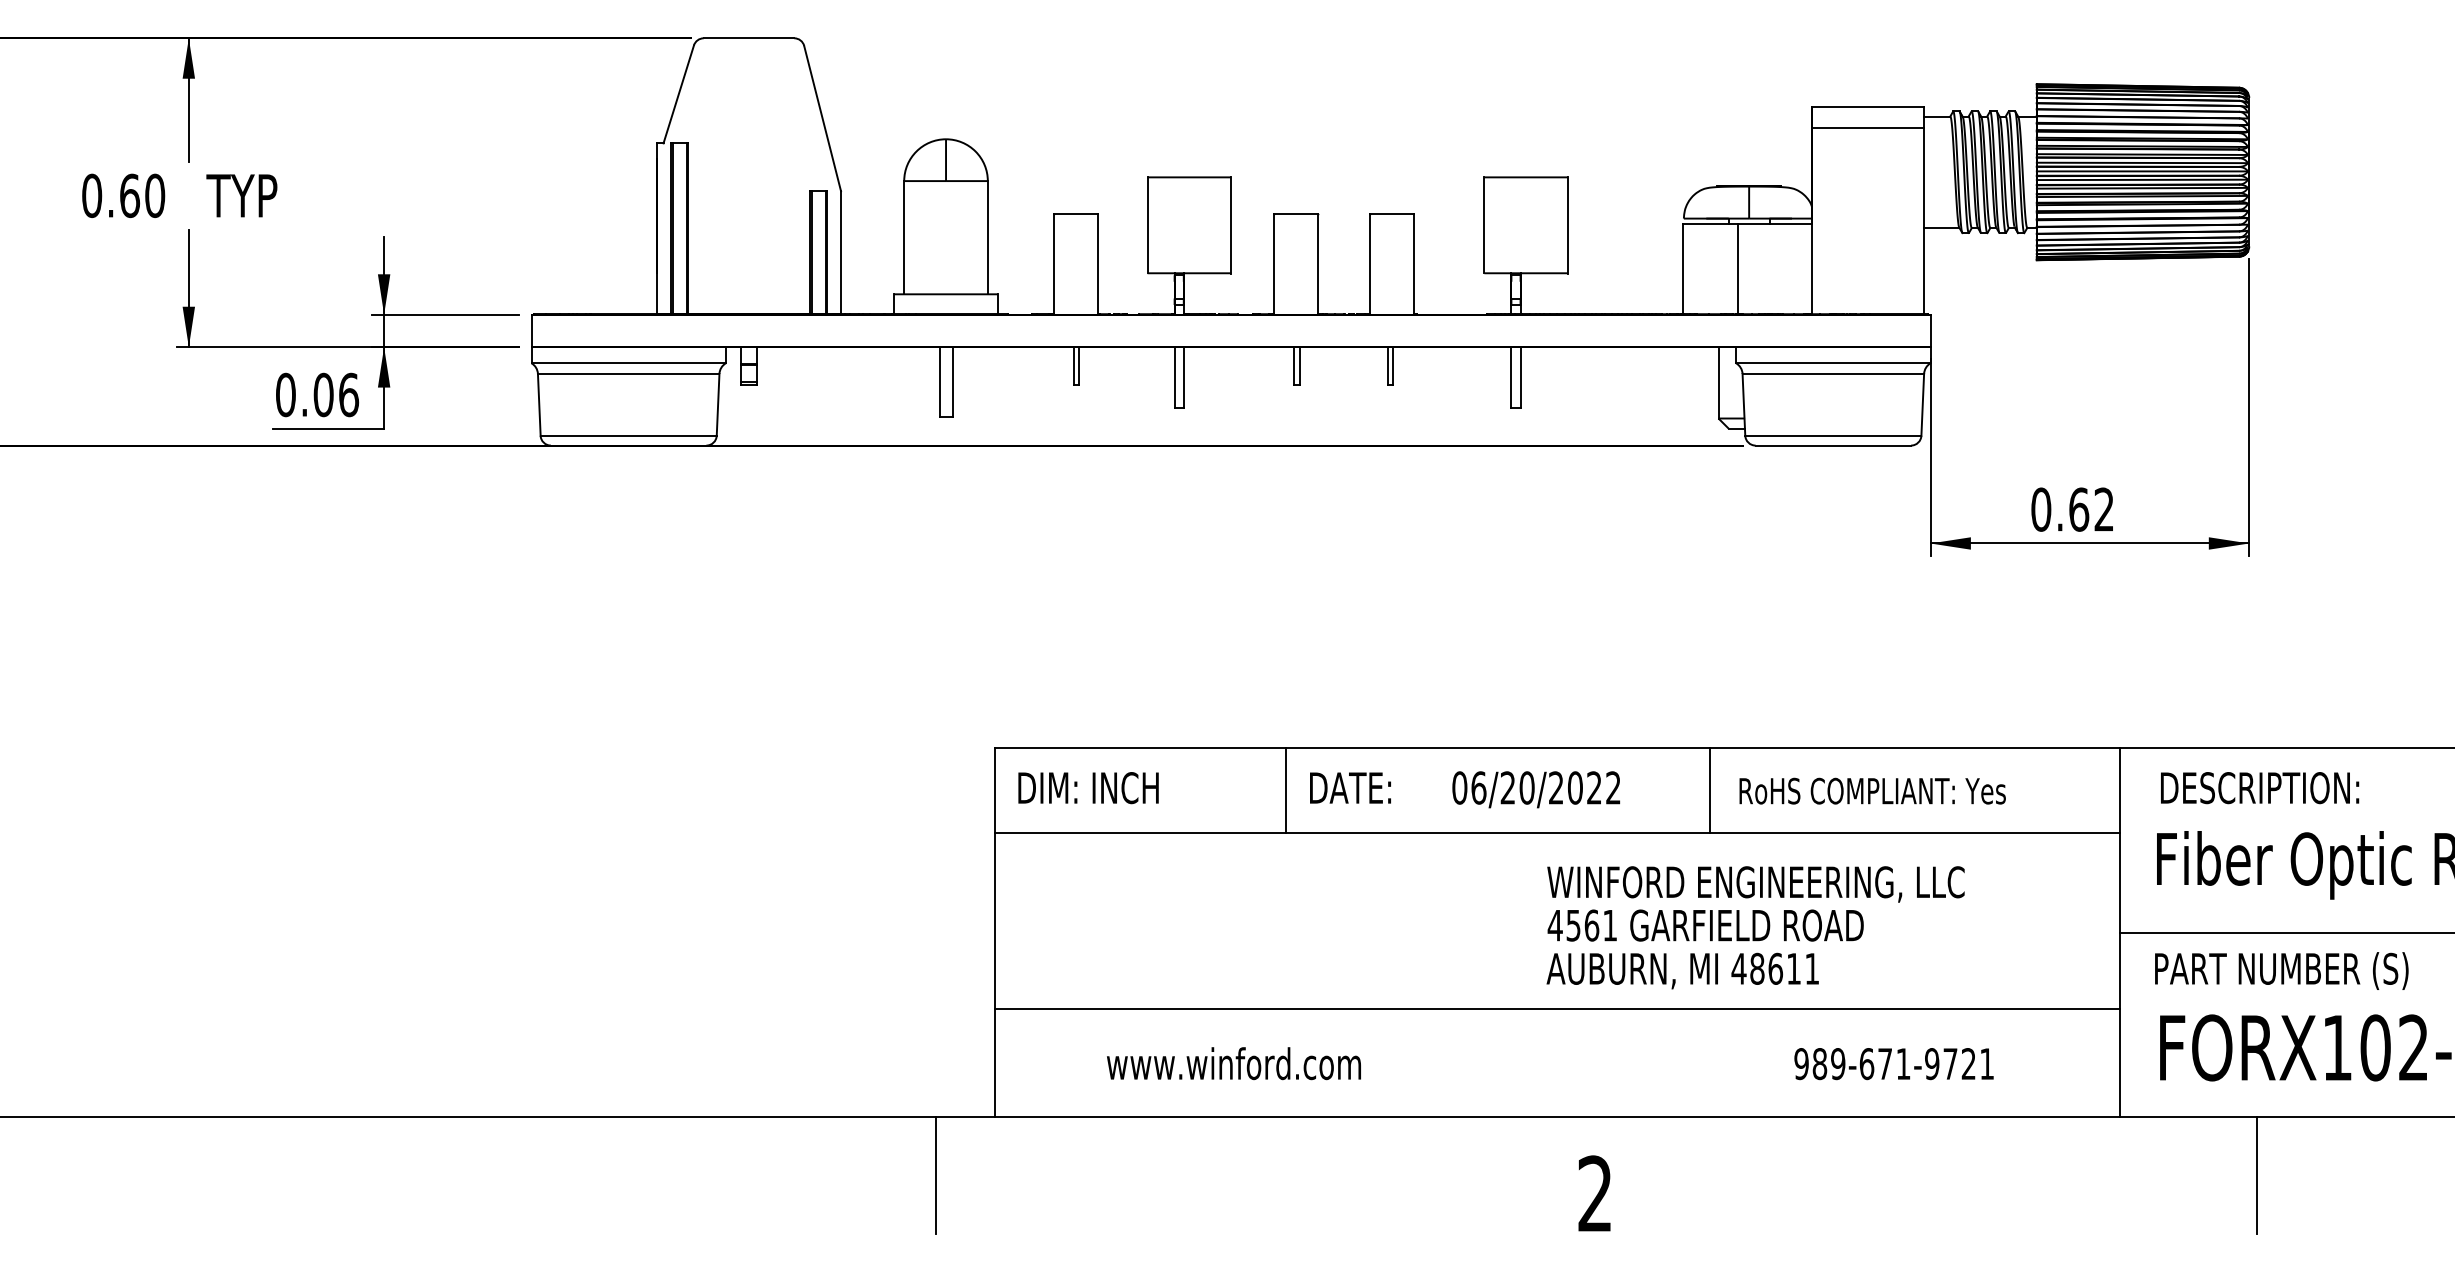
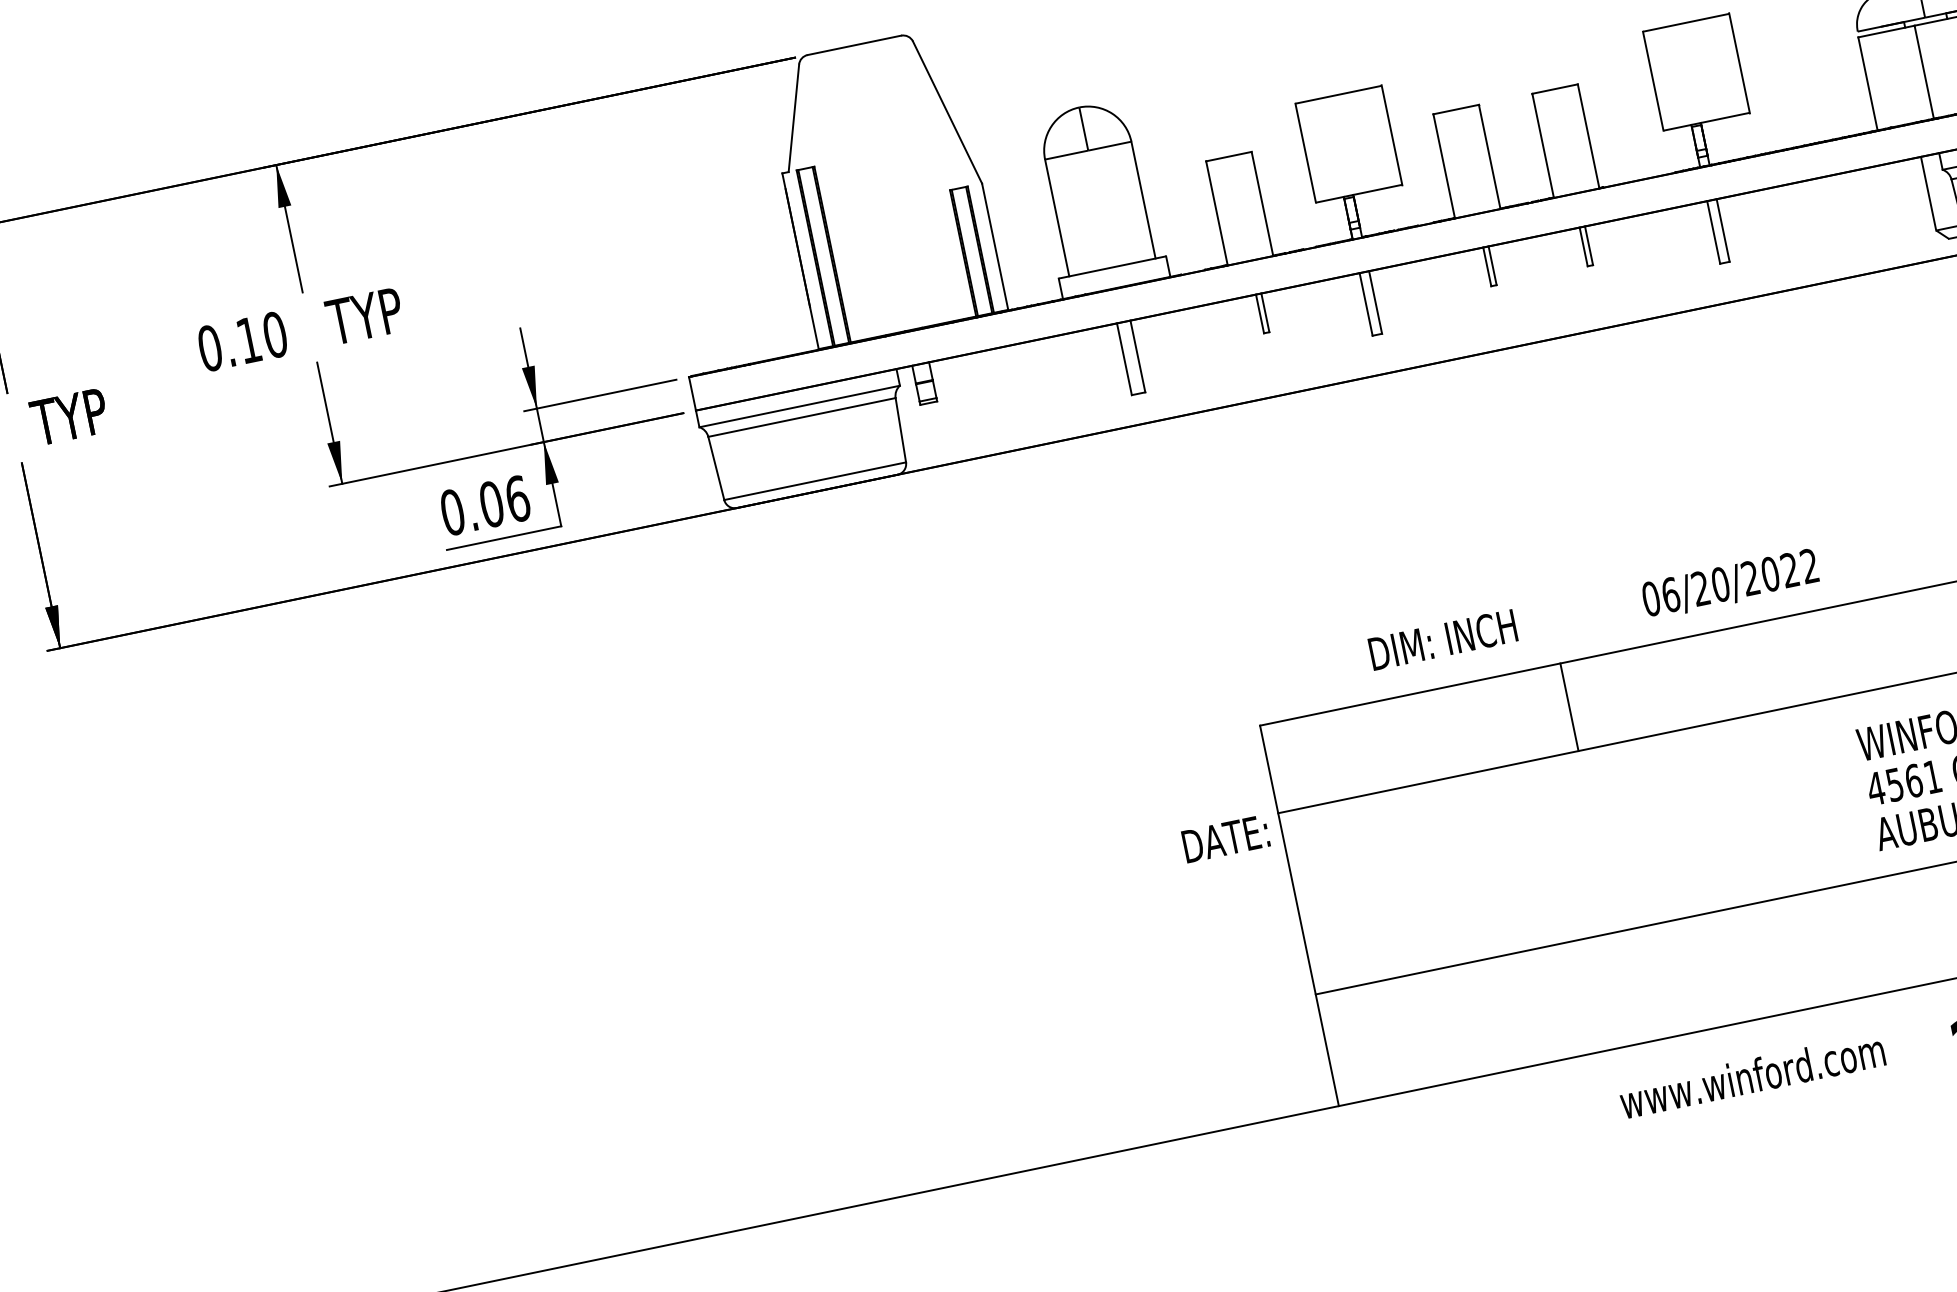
text: (130, 195) -> (249, 339), 0.60 -> 0.10
text: (1350, 787) -> (1225, 838), moved
text: (1088, 788) -> (1443, 640), moved
text: (1535, 789) -> (1729, 584), moved
text: (1233, 1063) -> (1751, 1075), moved
line: (935, 1175) -> (1289, 1179), removed

